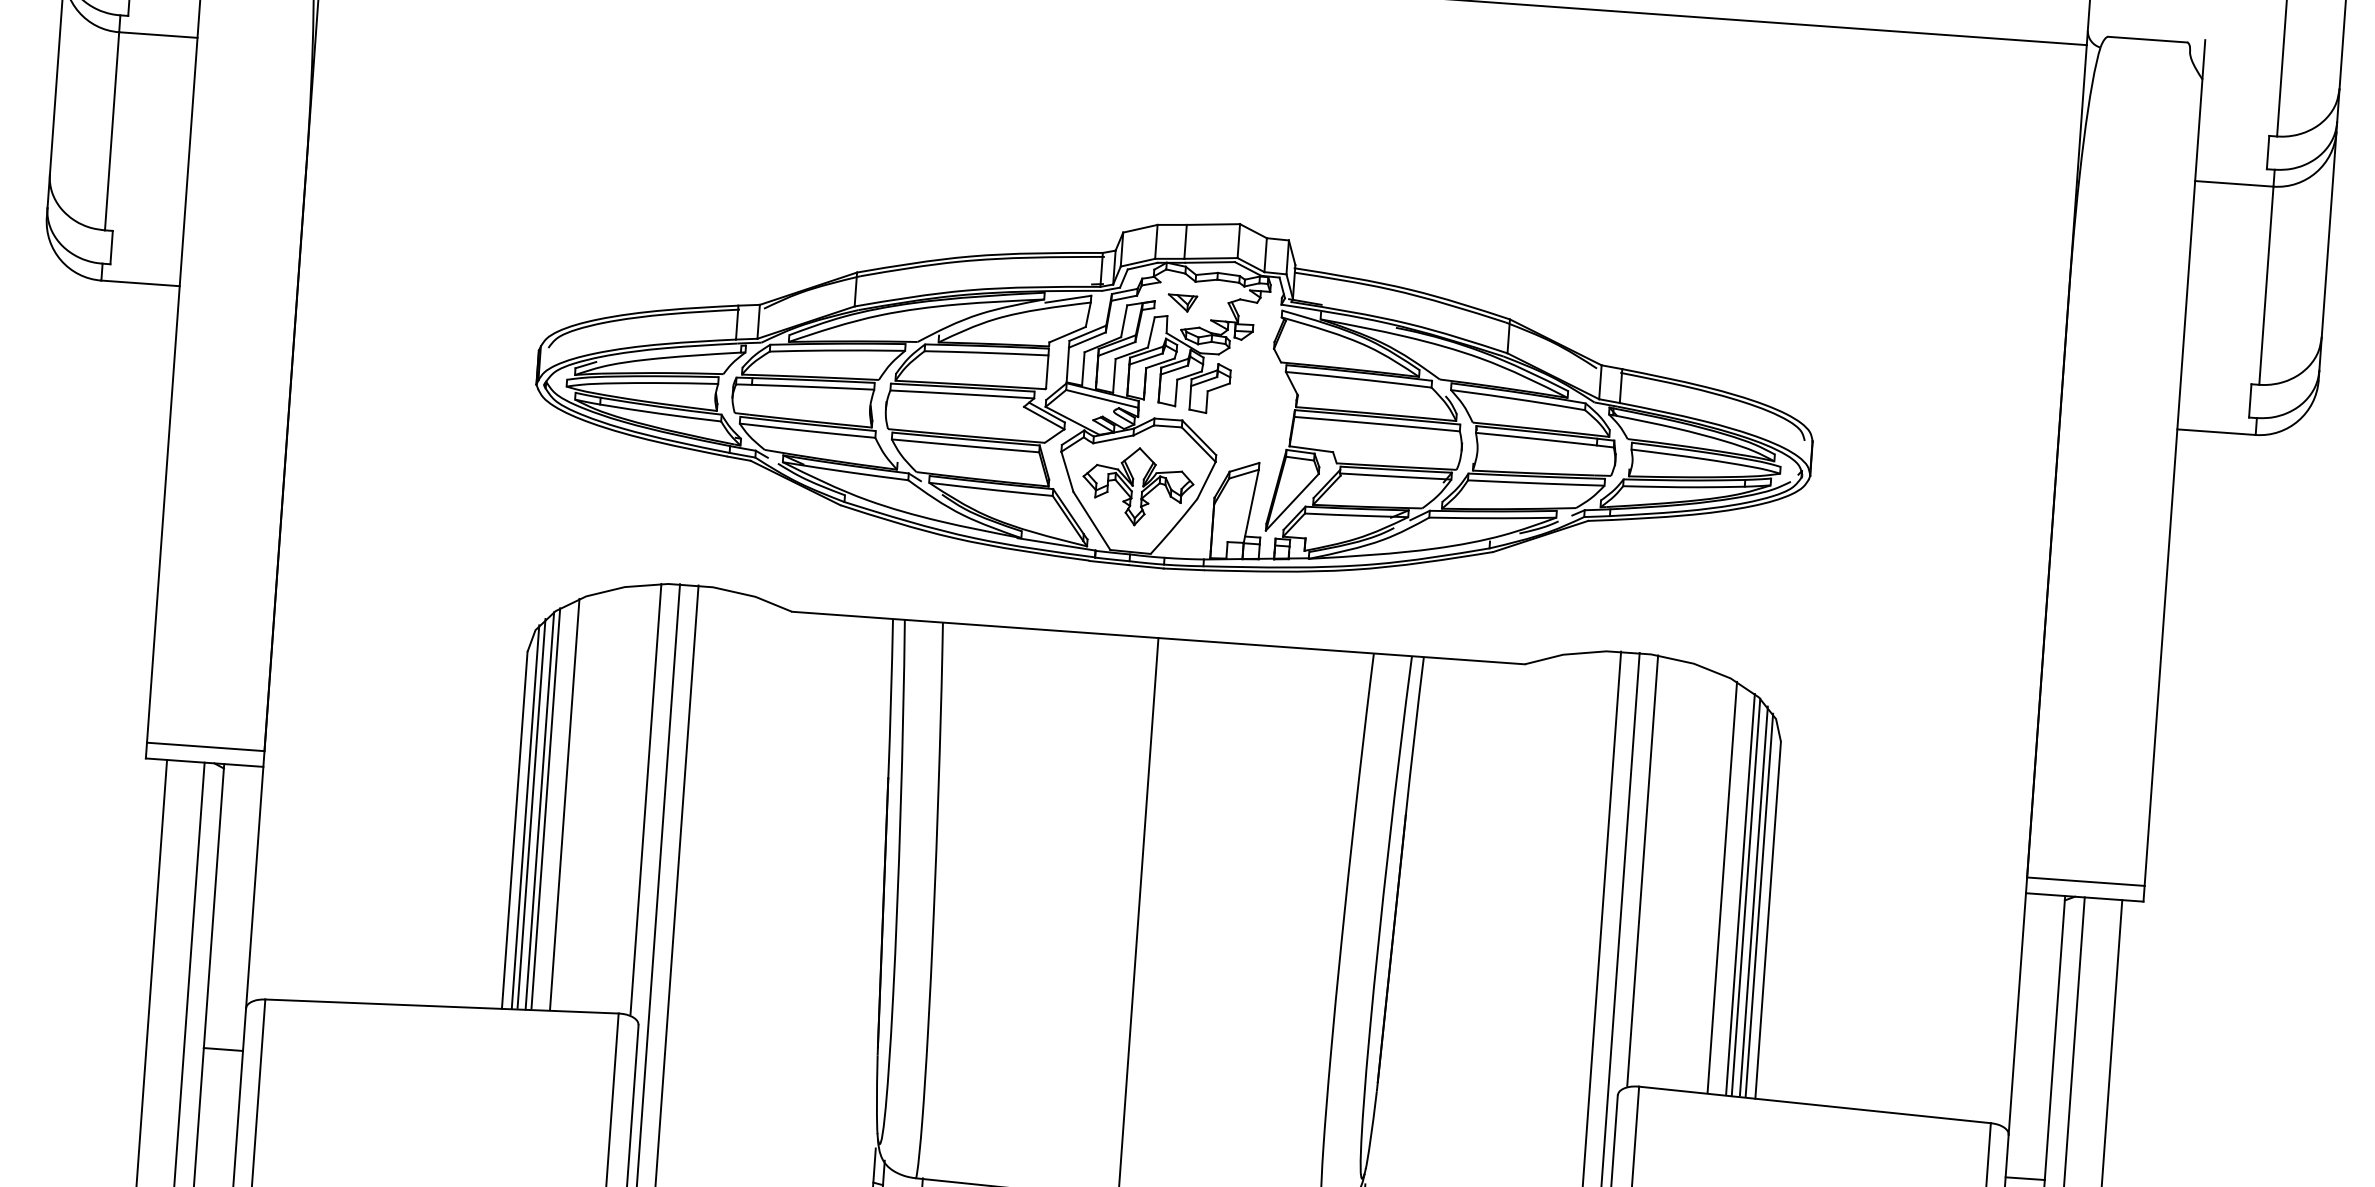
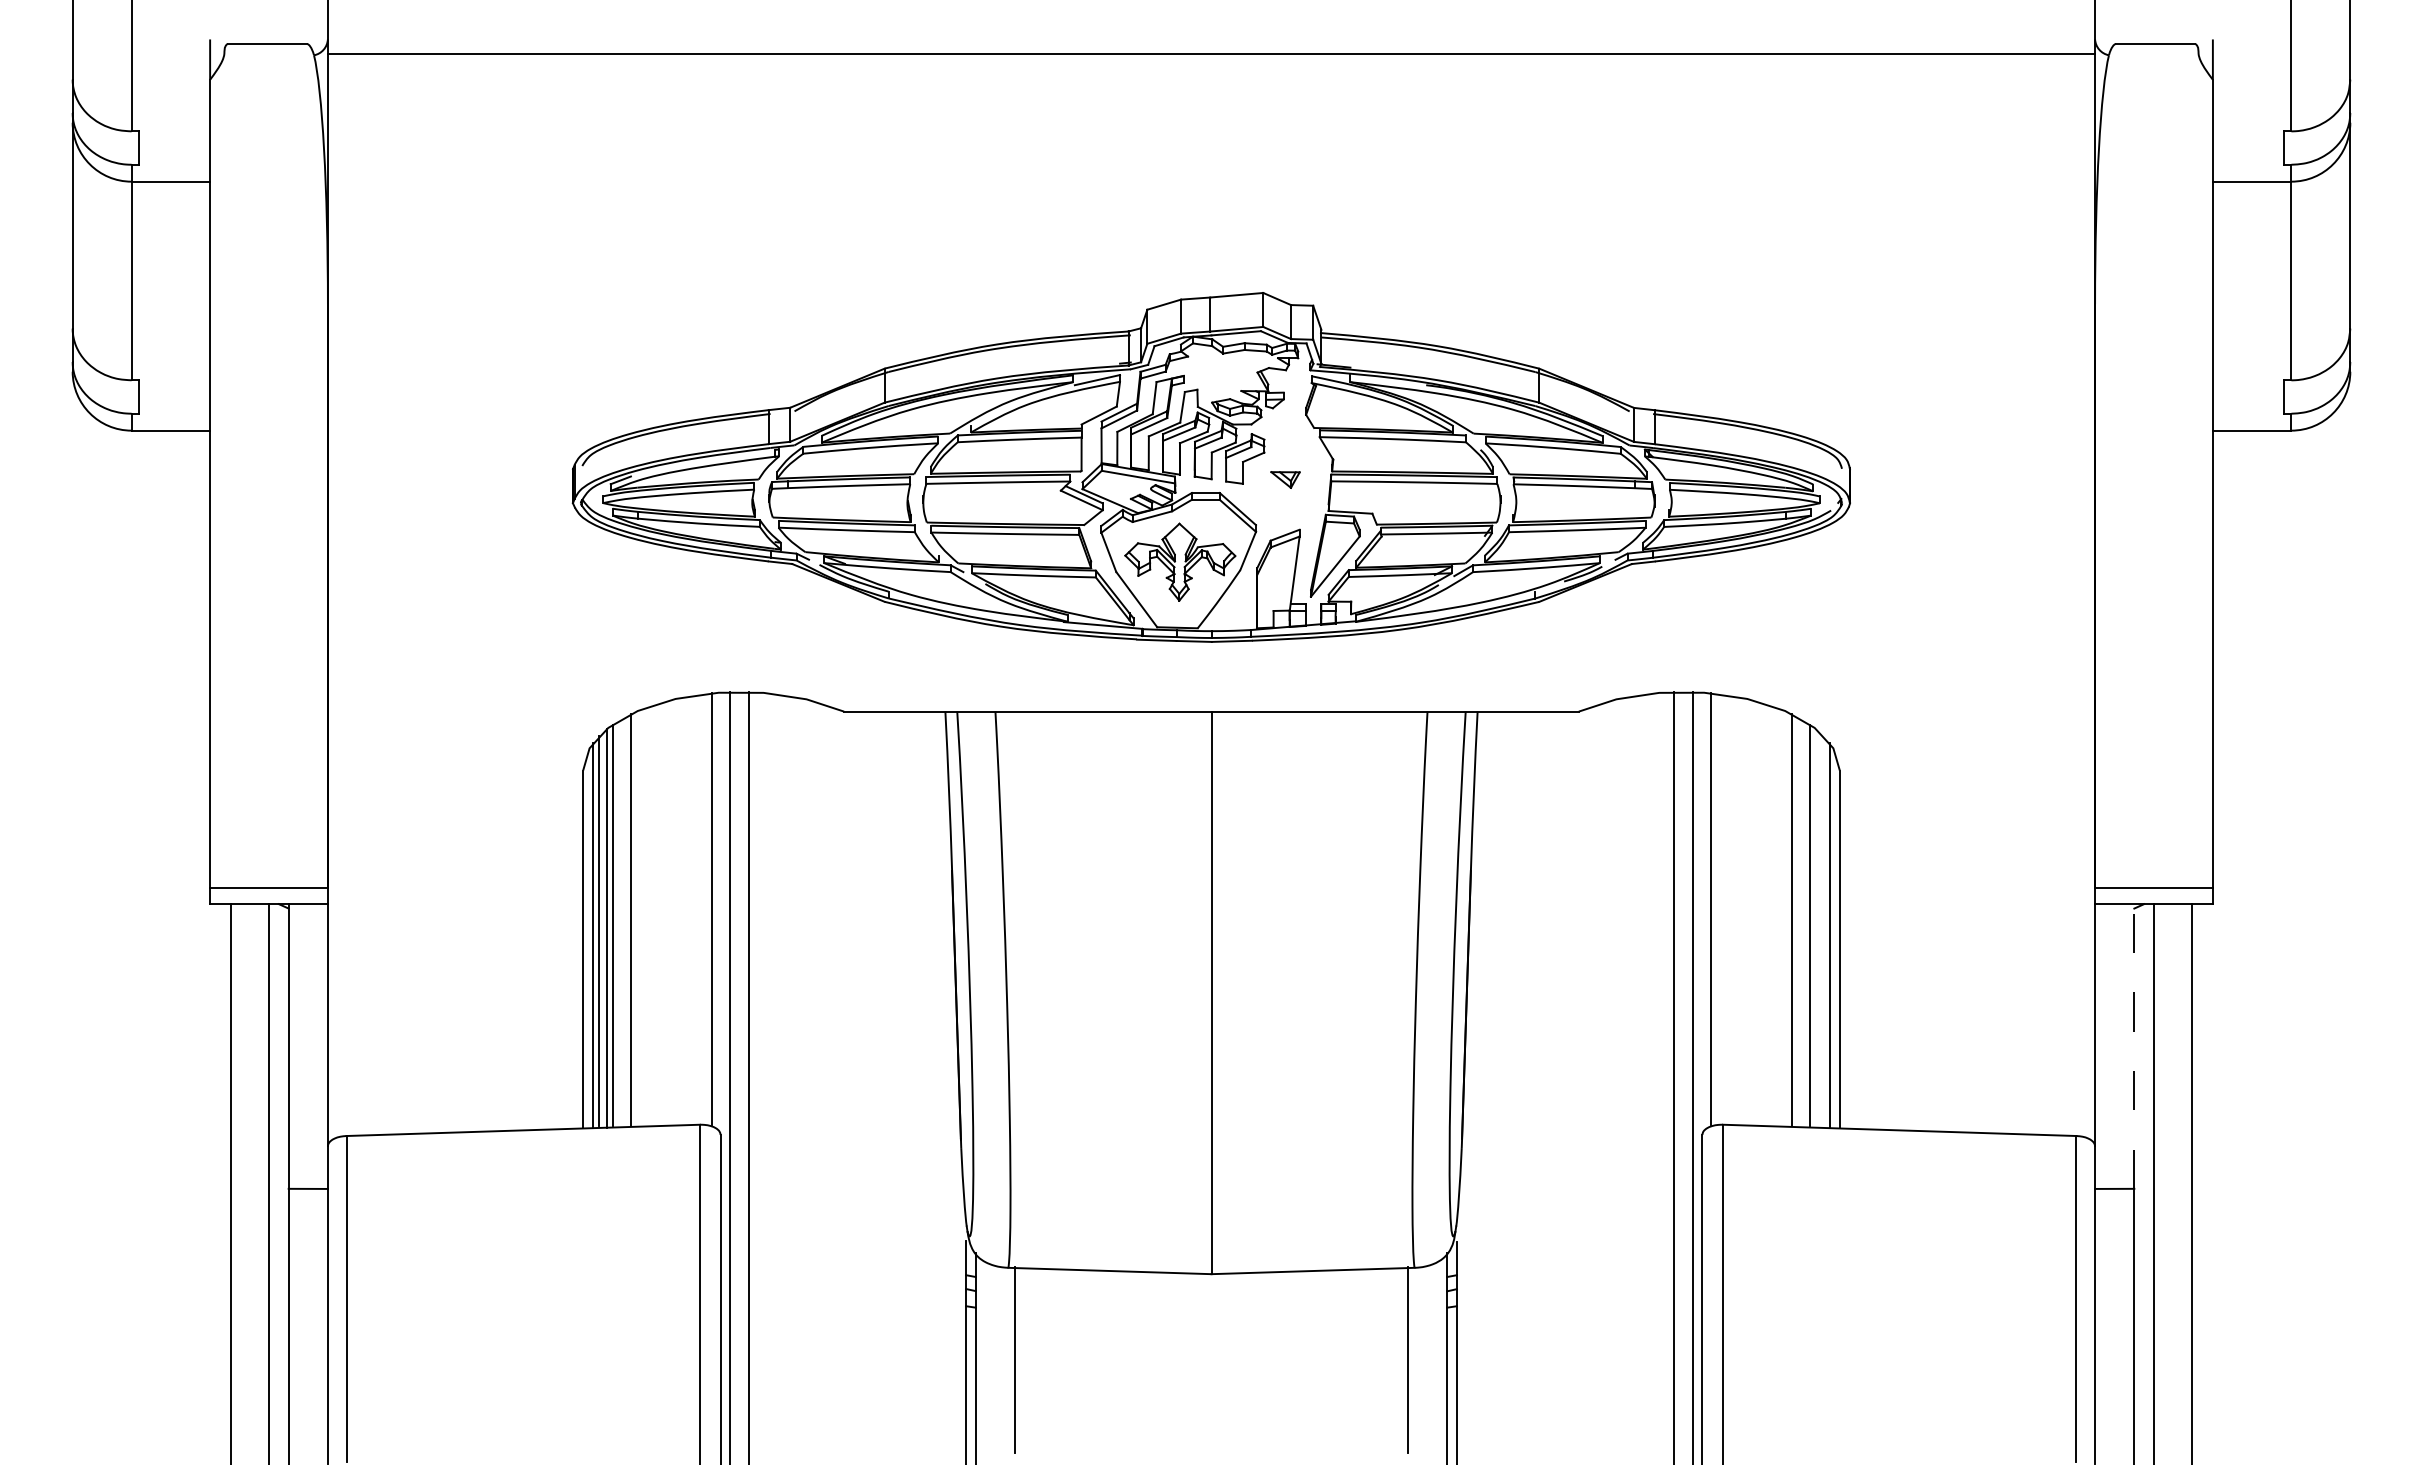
part: (1182, 302) -> (1285, 479), moved
line: (1746, 897) -> (1816, 928), removed
line: (1754, 901) -> (1824, 931), removed
line: (2055, 1037) -> (2134, 1045), solid -> dashed

